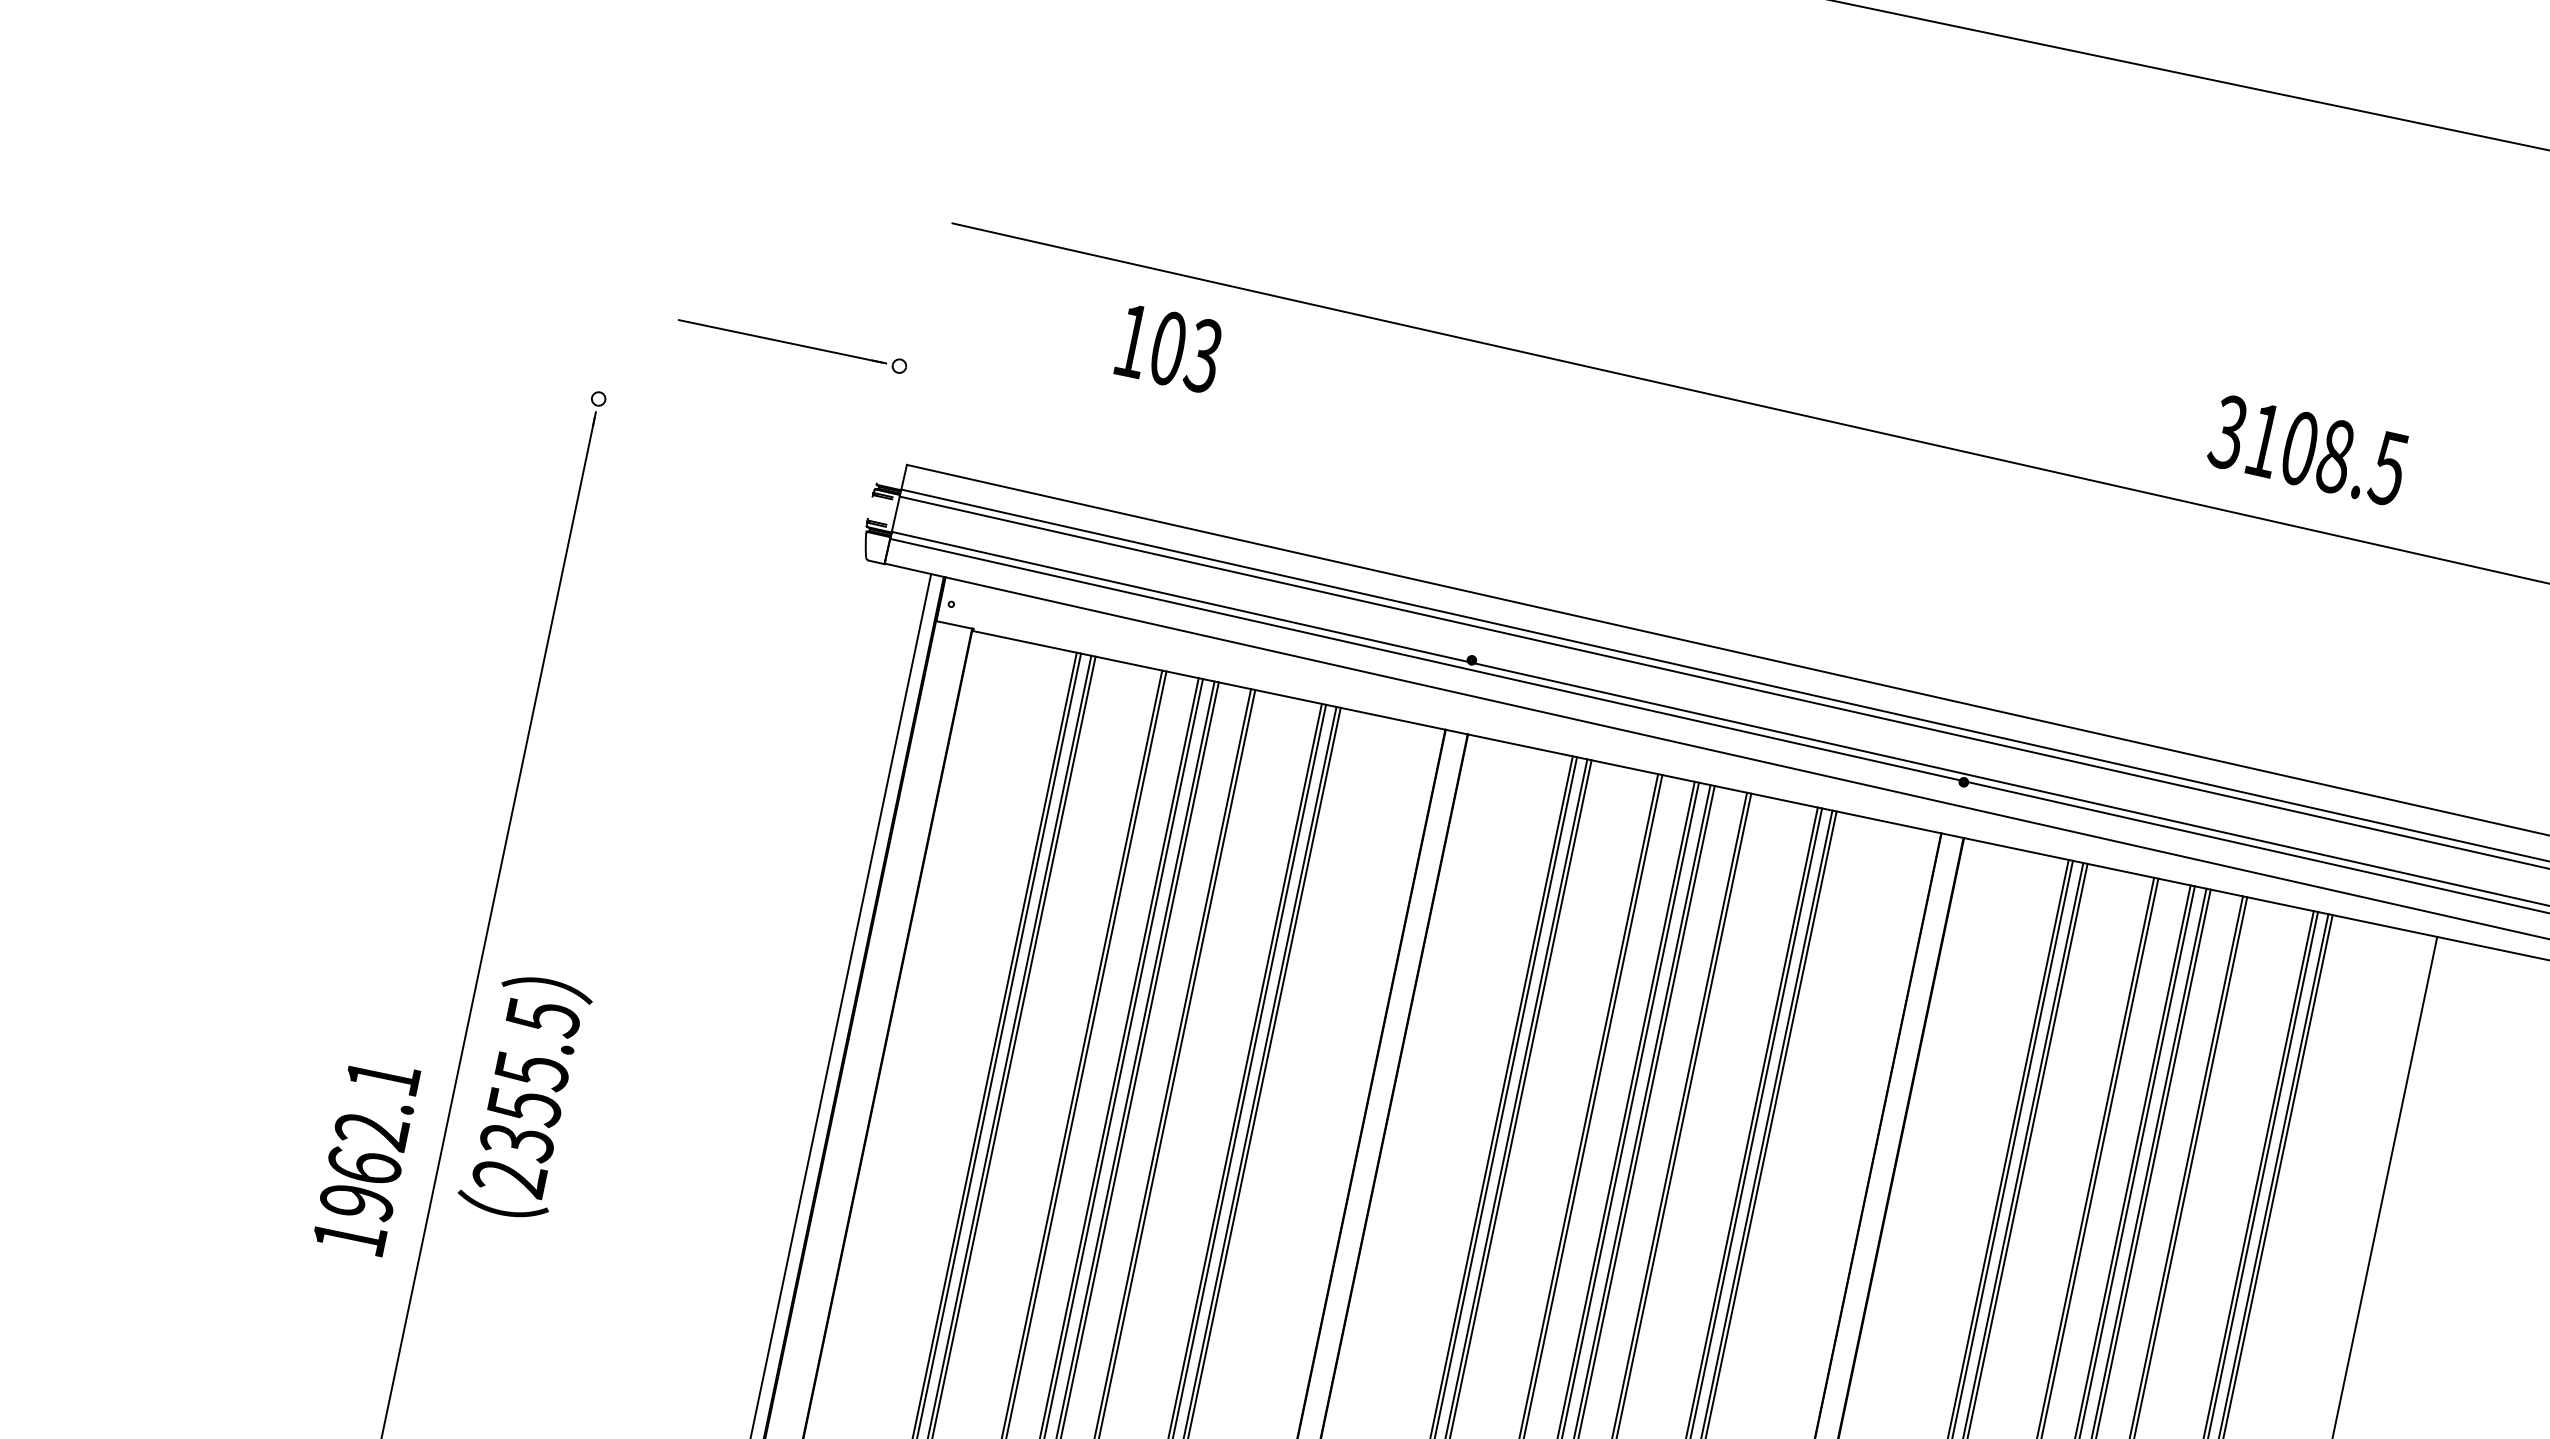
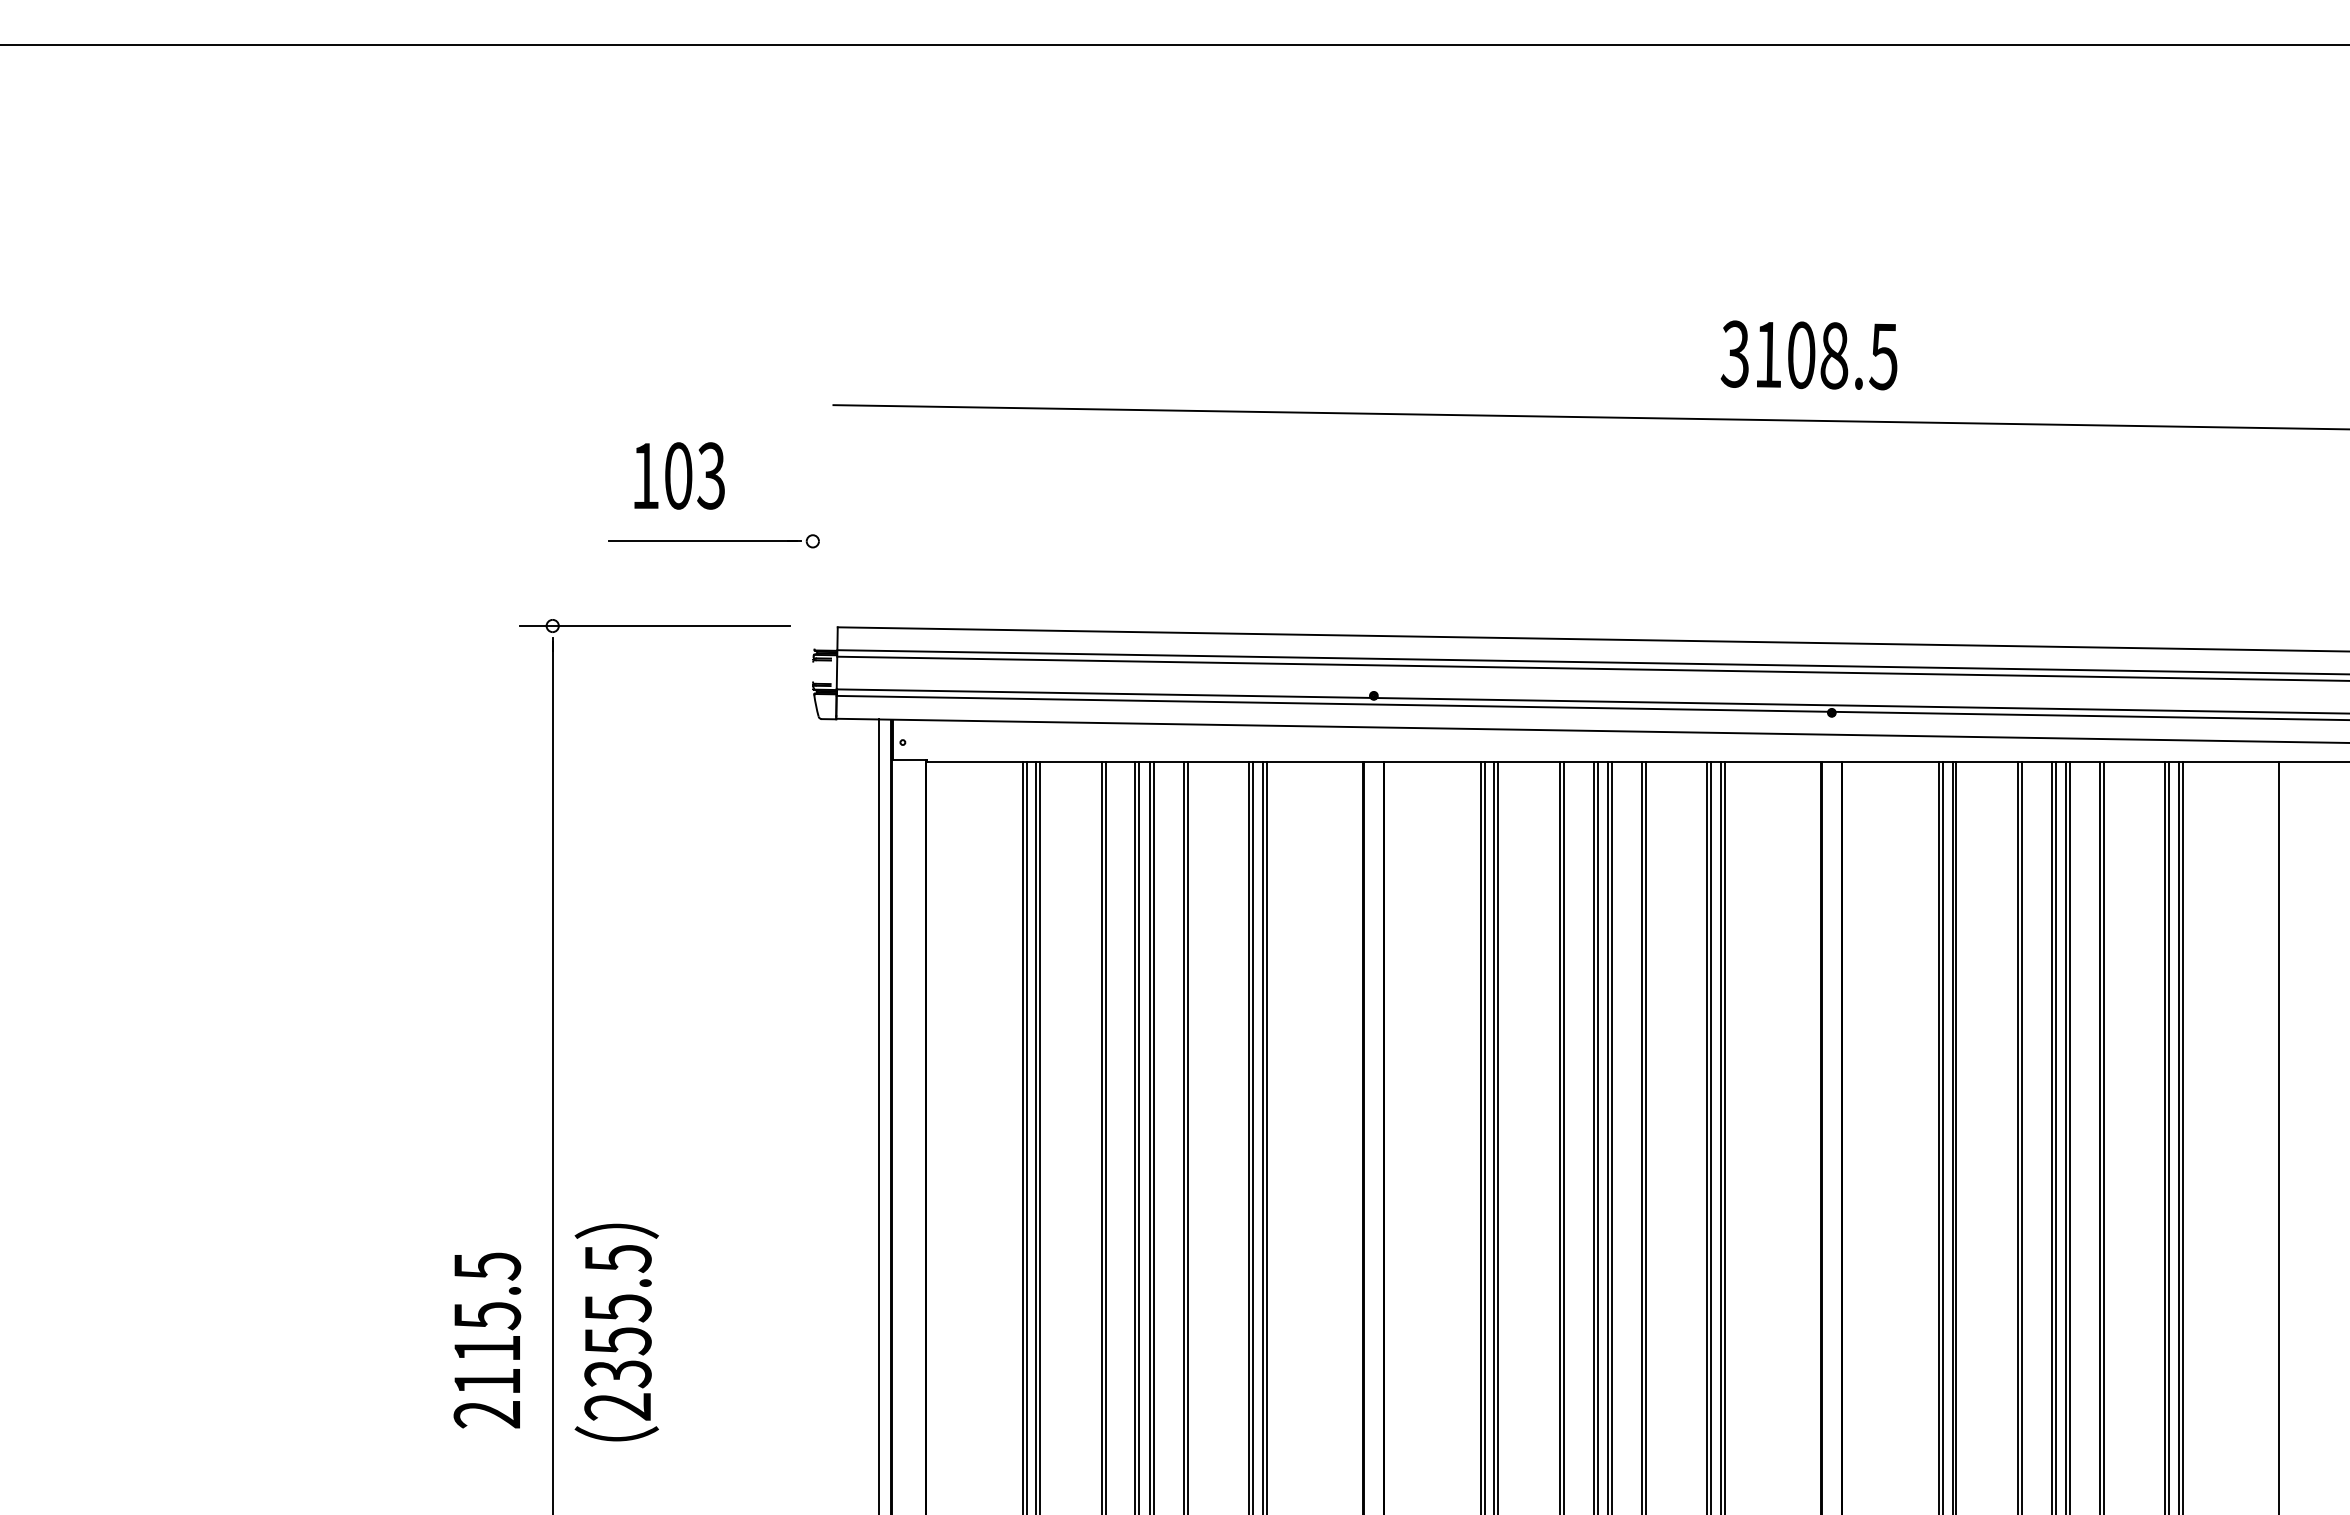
text: (1169, 348) -> (679, 475), moved
line: (708, 422) -> (654, 626), added
text: (2307, 450) -> (1808, 355), moved
text: (524, 1097) -> (616, 1332), moved
text: (366, 1157) -> (487, 1340), 1962.1 -> 2115.5

